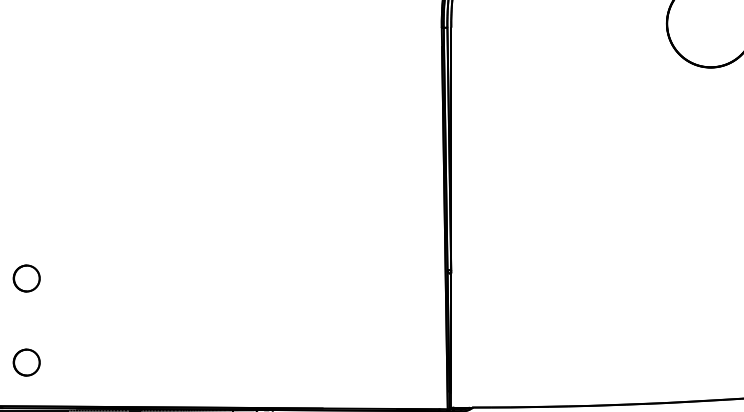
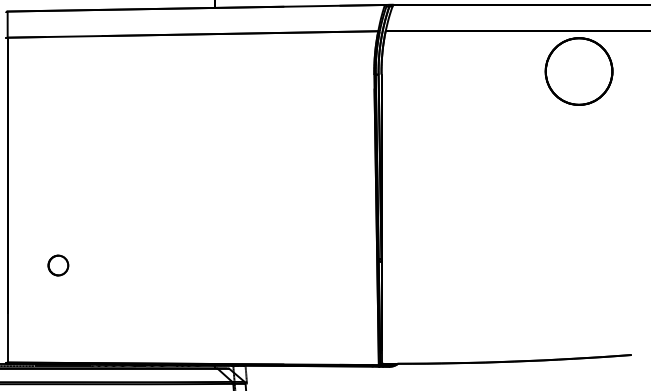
part: (26, 362) -> (58, 329), removed

